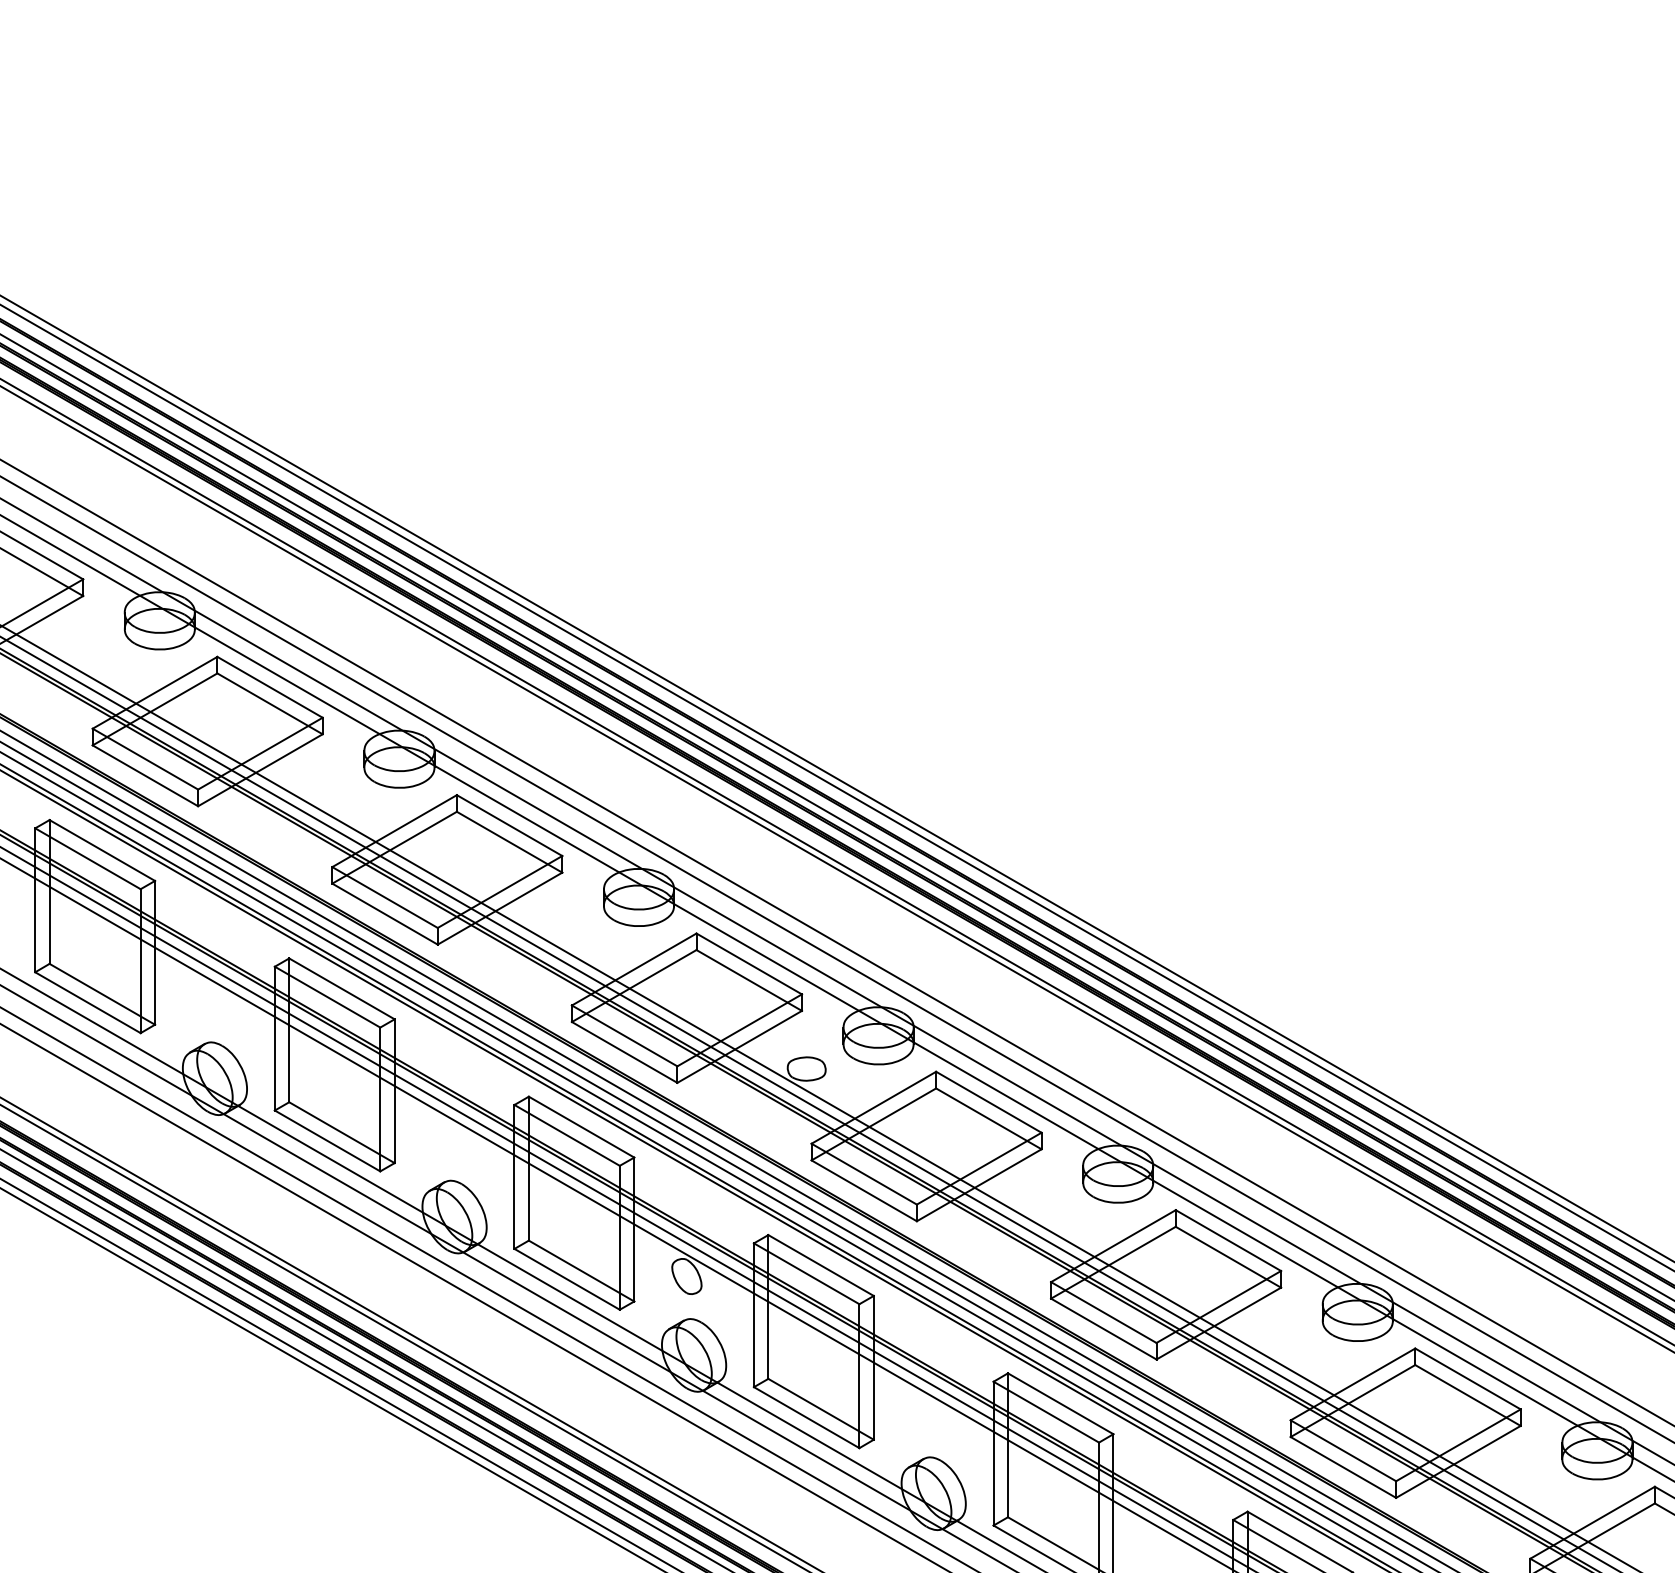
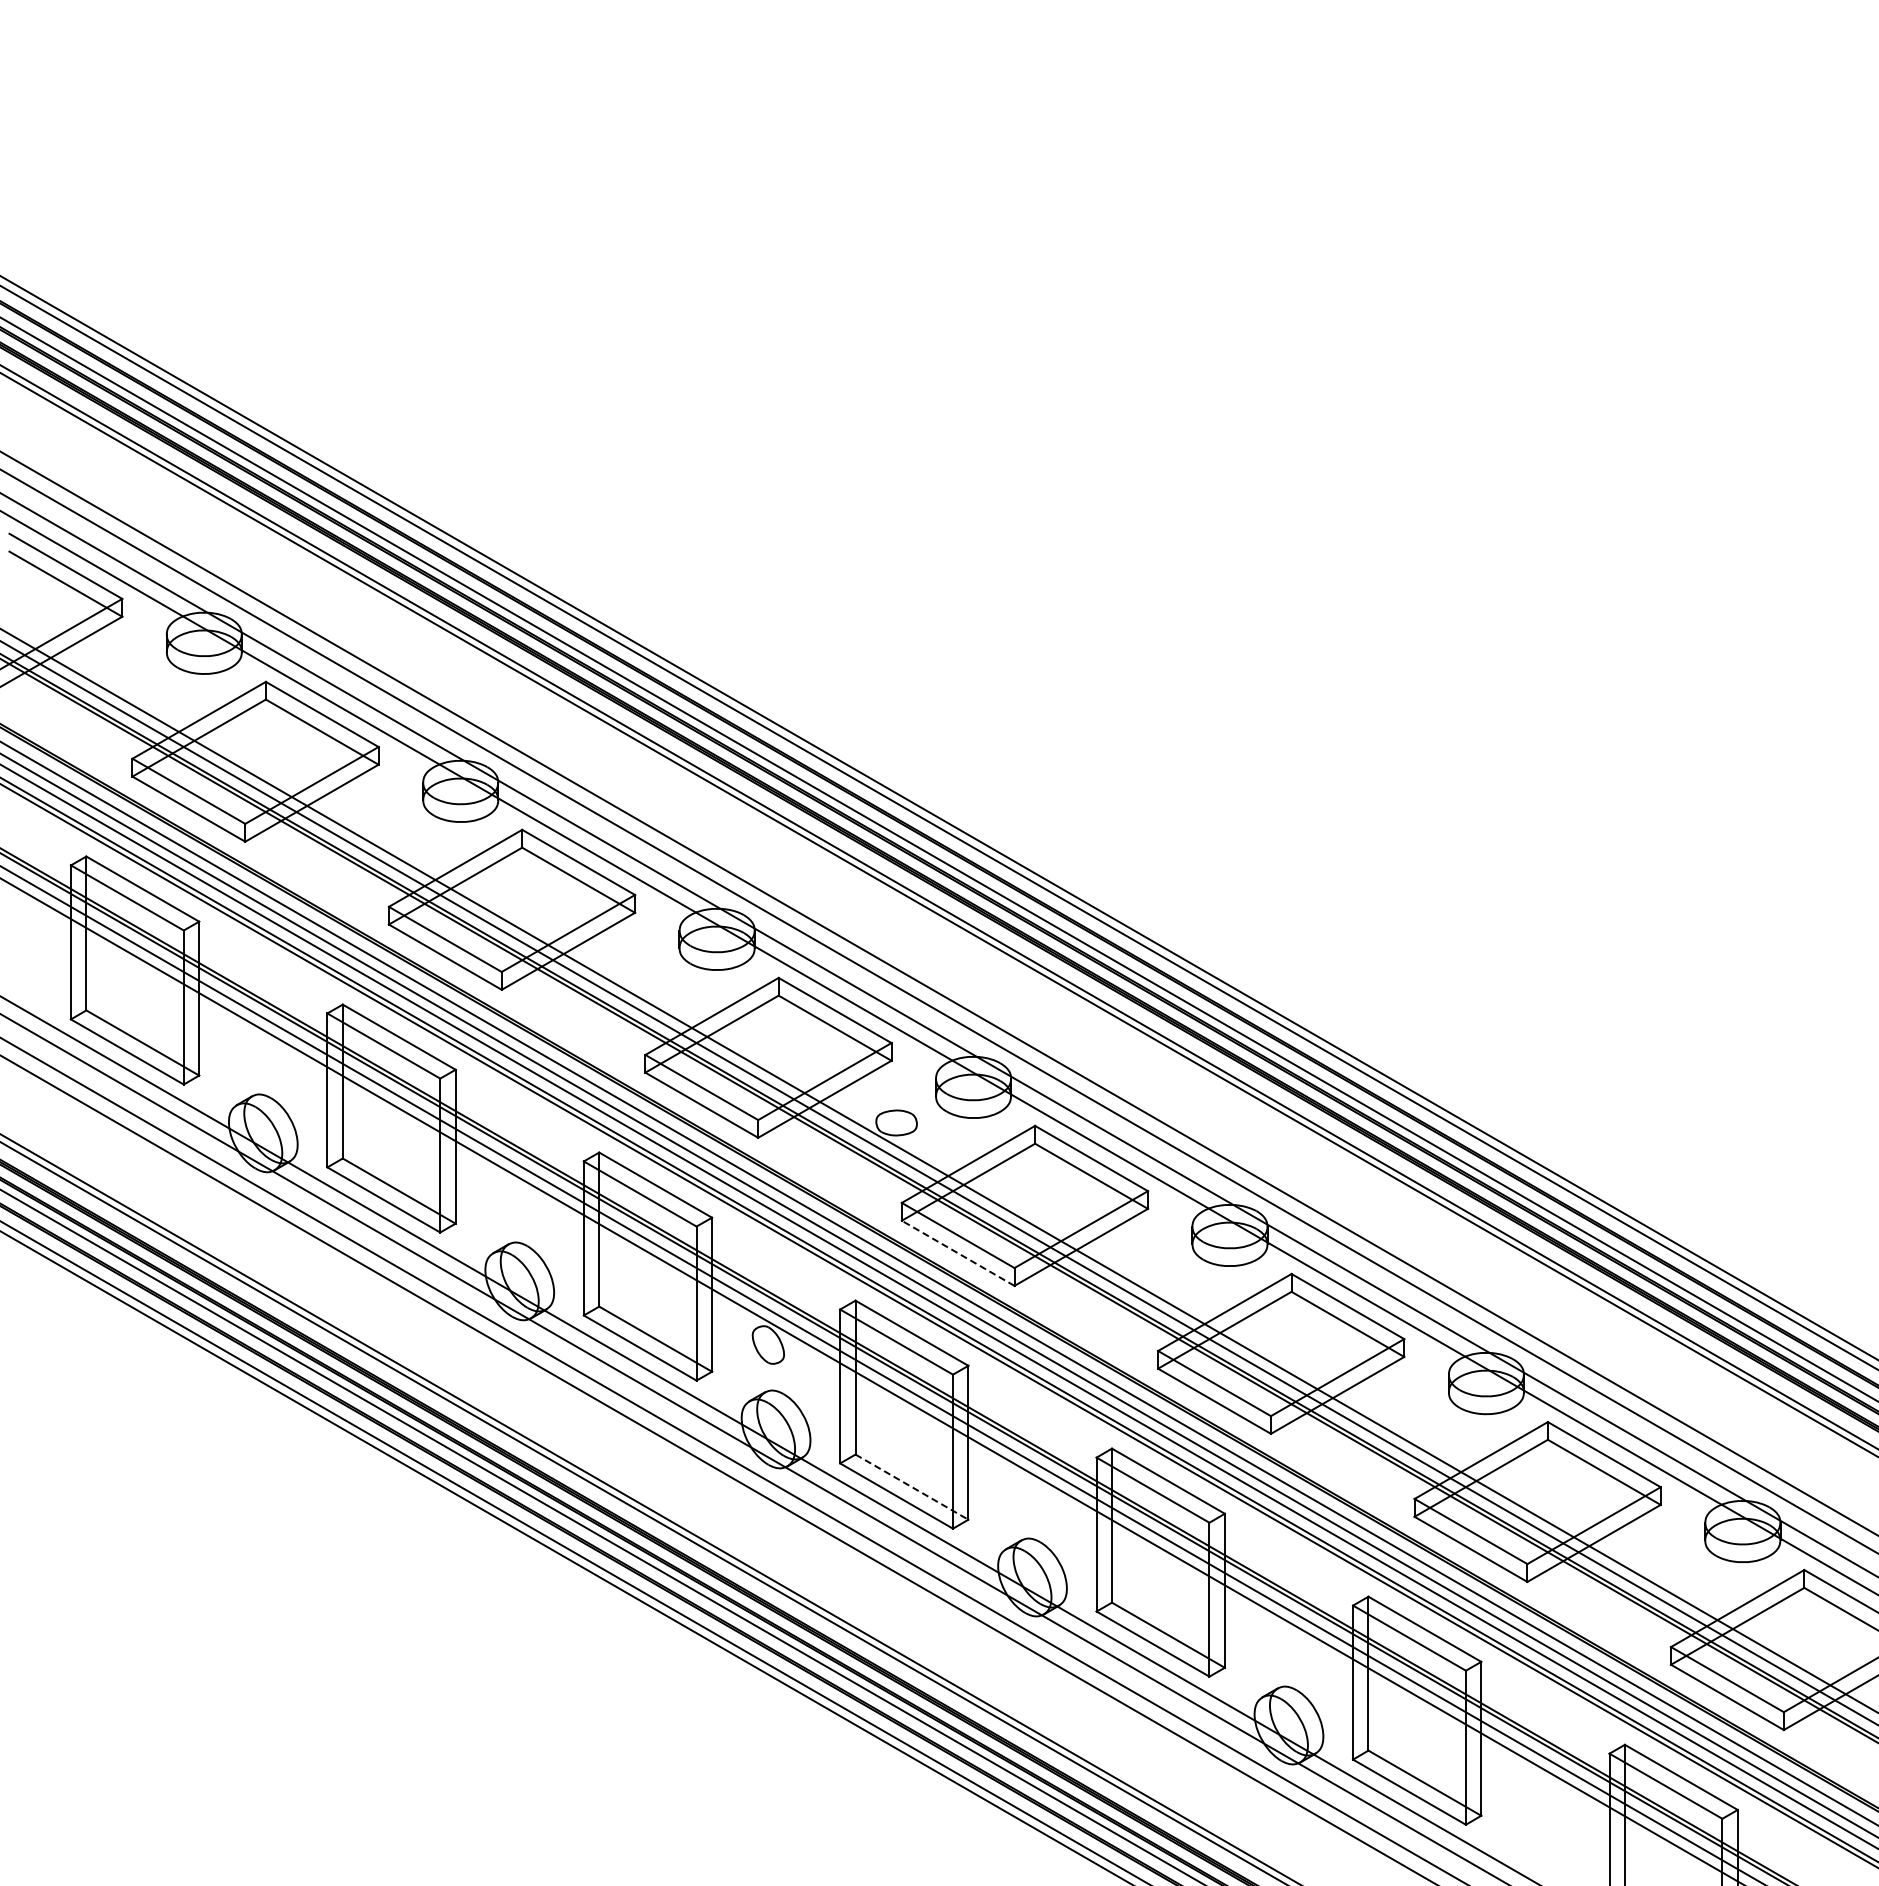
line: (863, 1191) -> (957, 1253), solid -> dashed
line: (821, 1409) -> (912, 1487), solid -> dashed

